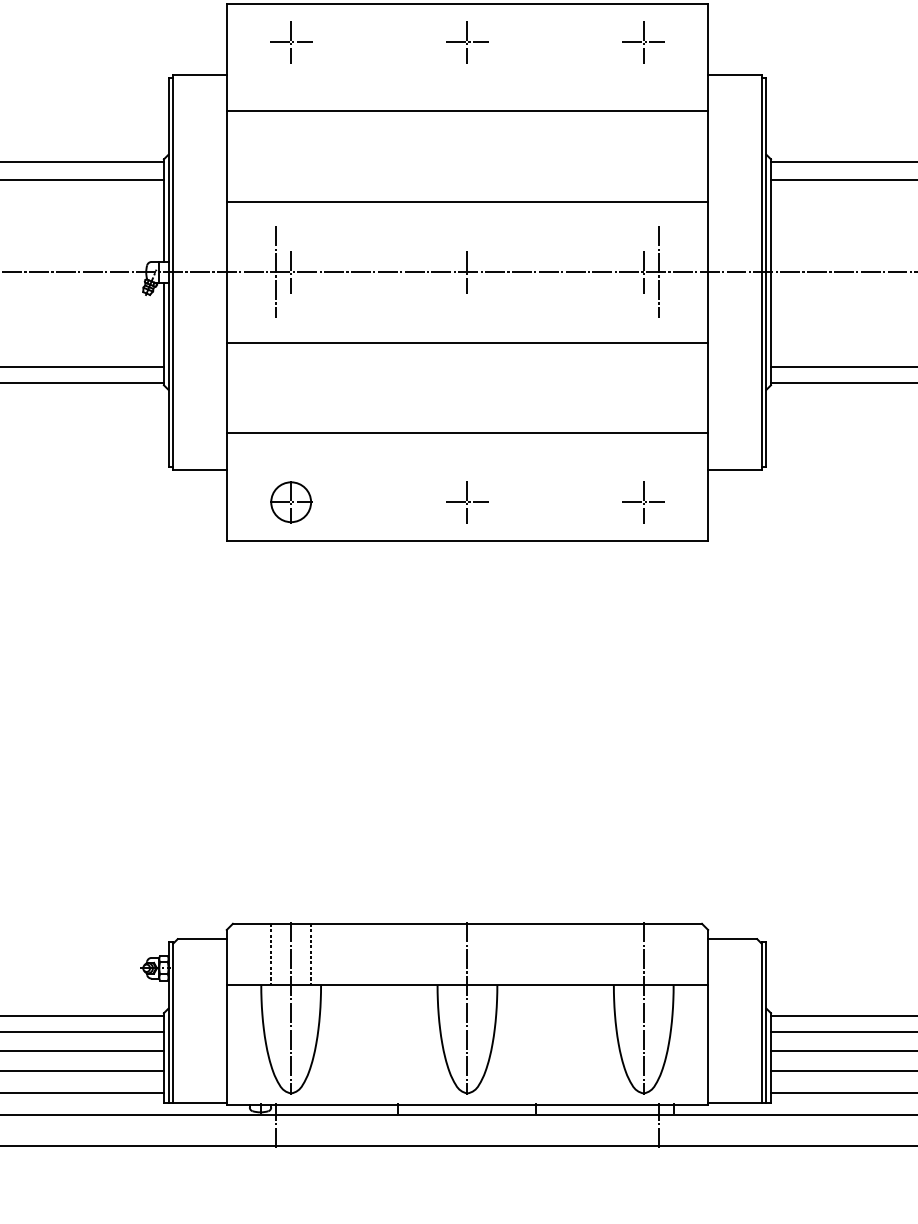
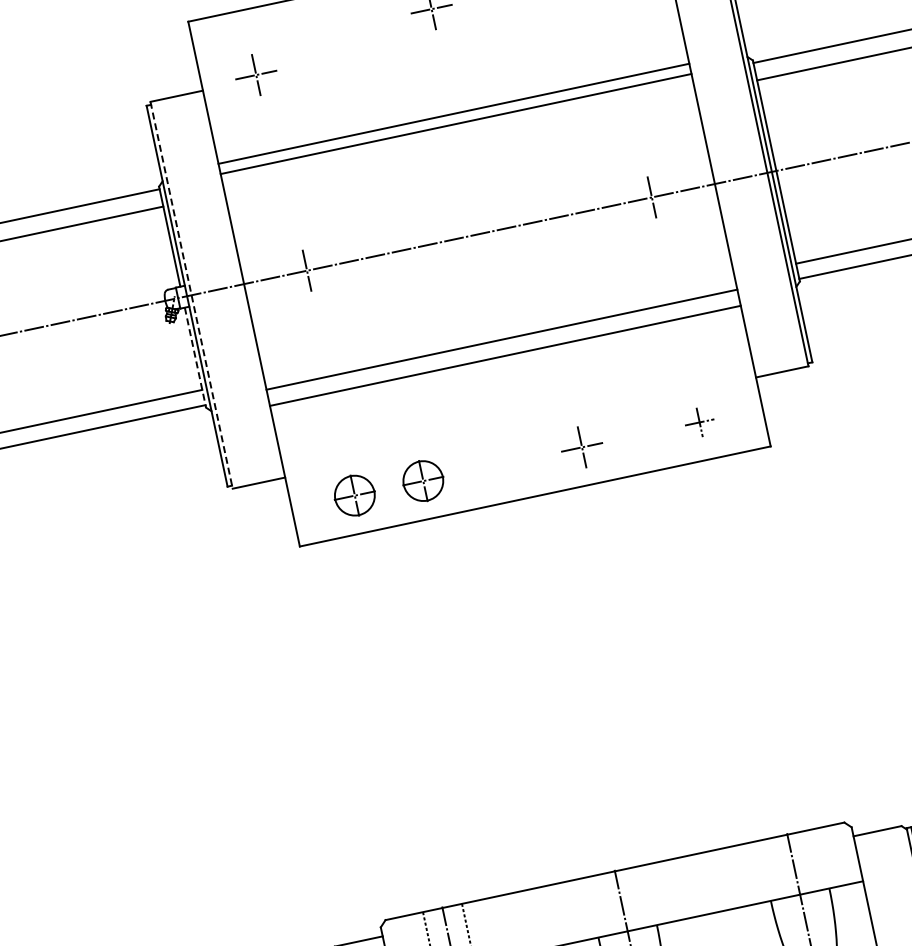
part: (291, 42) -> (256, 75), moved
line: (467, 111) -> (454, 113), moved
line: (467, 201) -> (456, 123), moved
line: (467, 271) -> (479, 233), removed
line: (173, 272) -> (192, 295), solid -> dashed
line: (275, 272) -> (291, 274), removed
line: (659, 272) -> (667, 194), removed
line: (163, 334) -> (195, 358), solid -> dashed
line: (467, 342) -> (505, 355), moved
line: (467, 433) -> (502, 339), moved
part: (361, 502) -> (423, 481), added
part: (467, 502) -> (582, 447), moved
part: (643, 502) -> (699, 422), size x0.7

